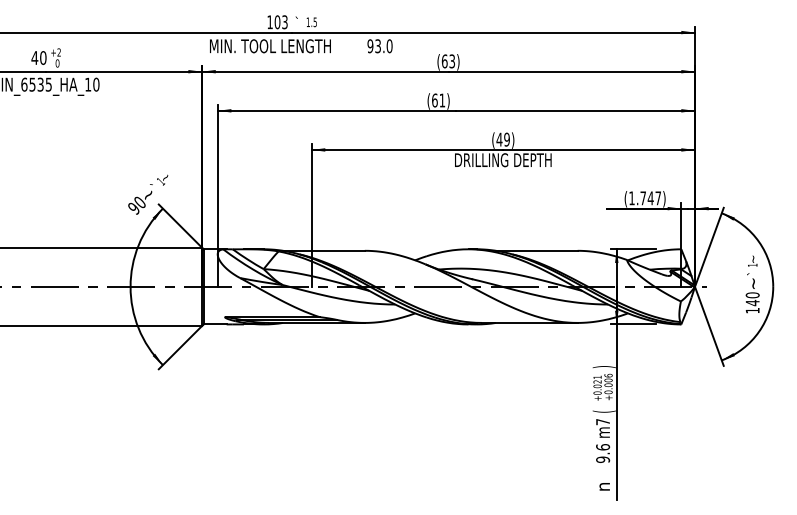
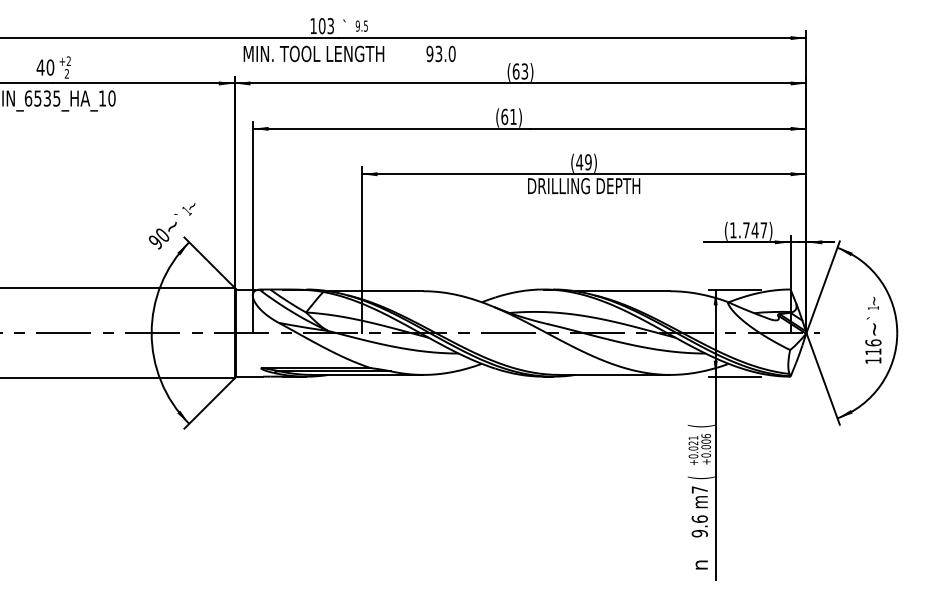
text: (307, 21) -> (357, 25), 1.5 -> 9.5
text: (57, 63) -> (66, 73), 0 -> 2
text: (752, 299) -> (873, 347), 140 -> 116
text: (603, 366) -> (700, 425), ) -> (

